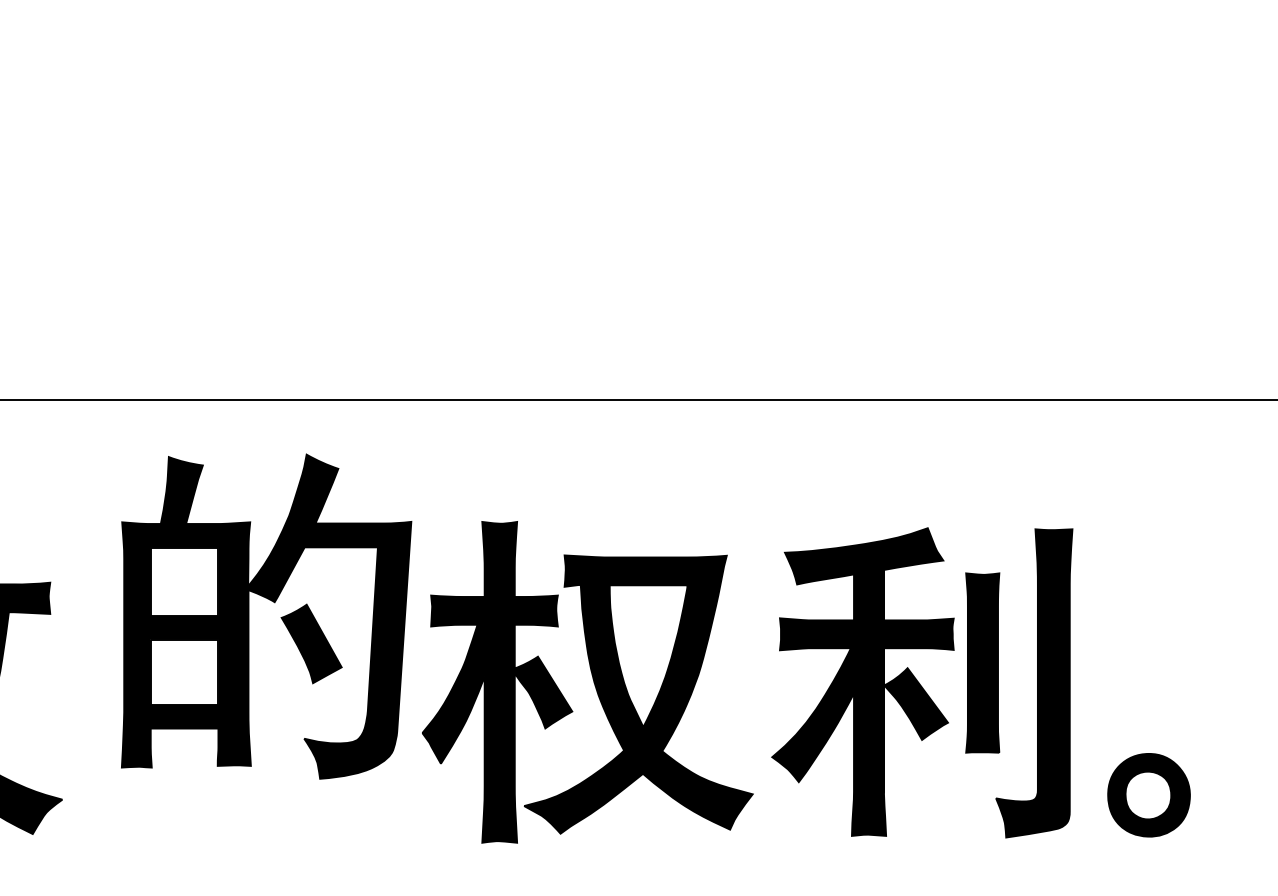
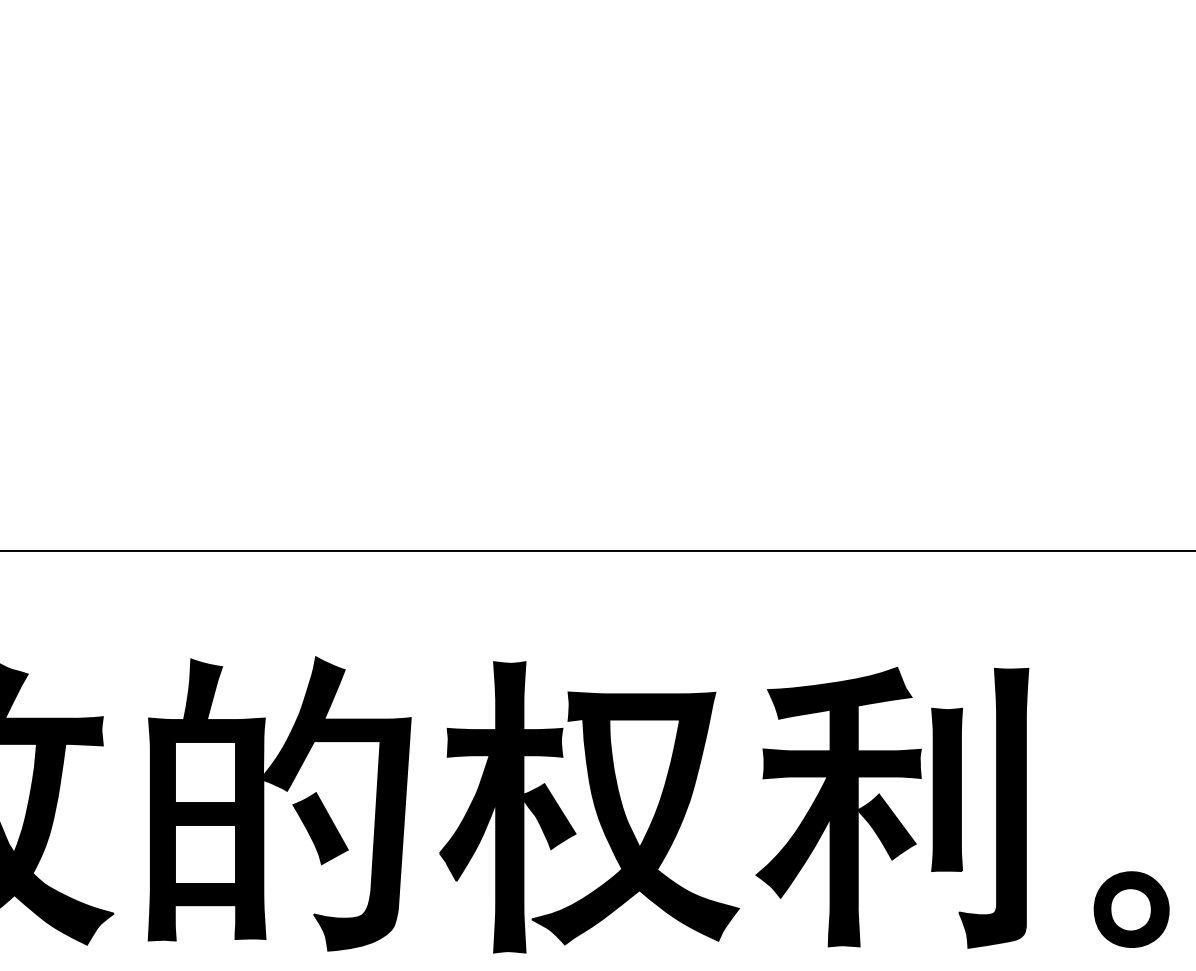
part: (280, 617) -> (292, 804), moved
part: (1148, 795) -> (1131, 909), moved

